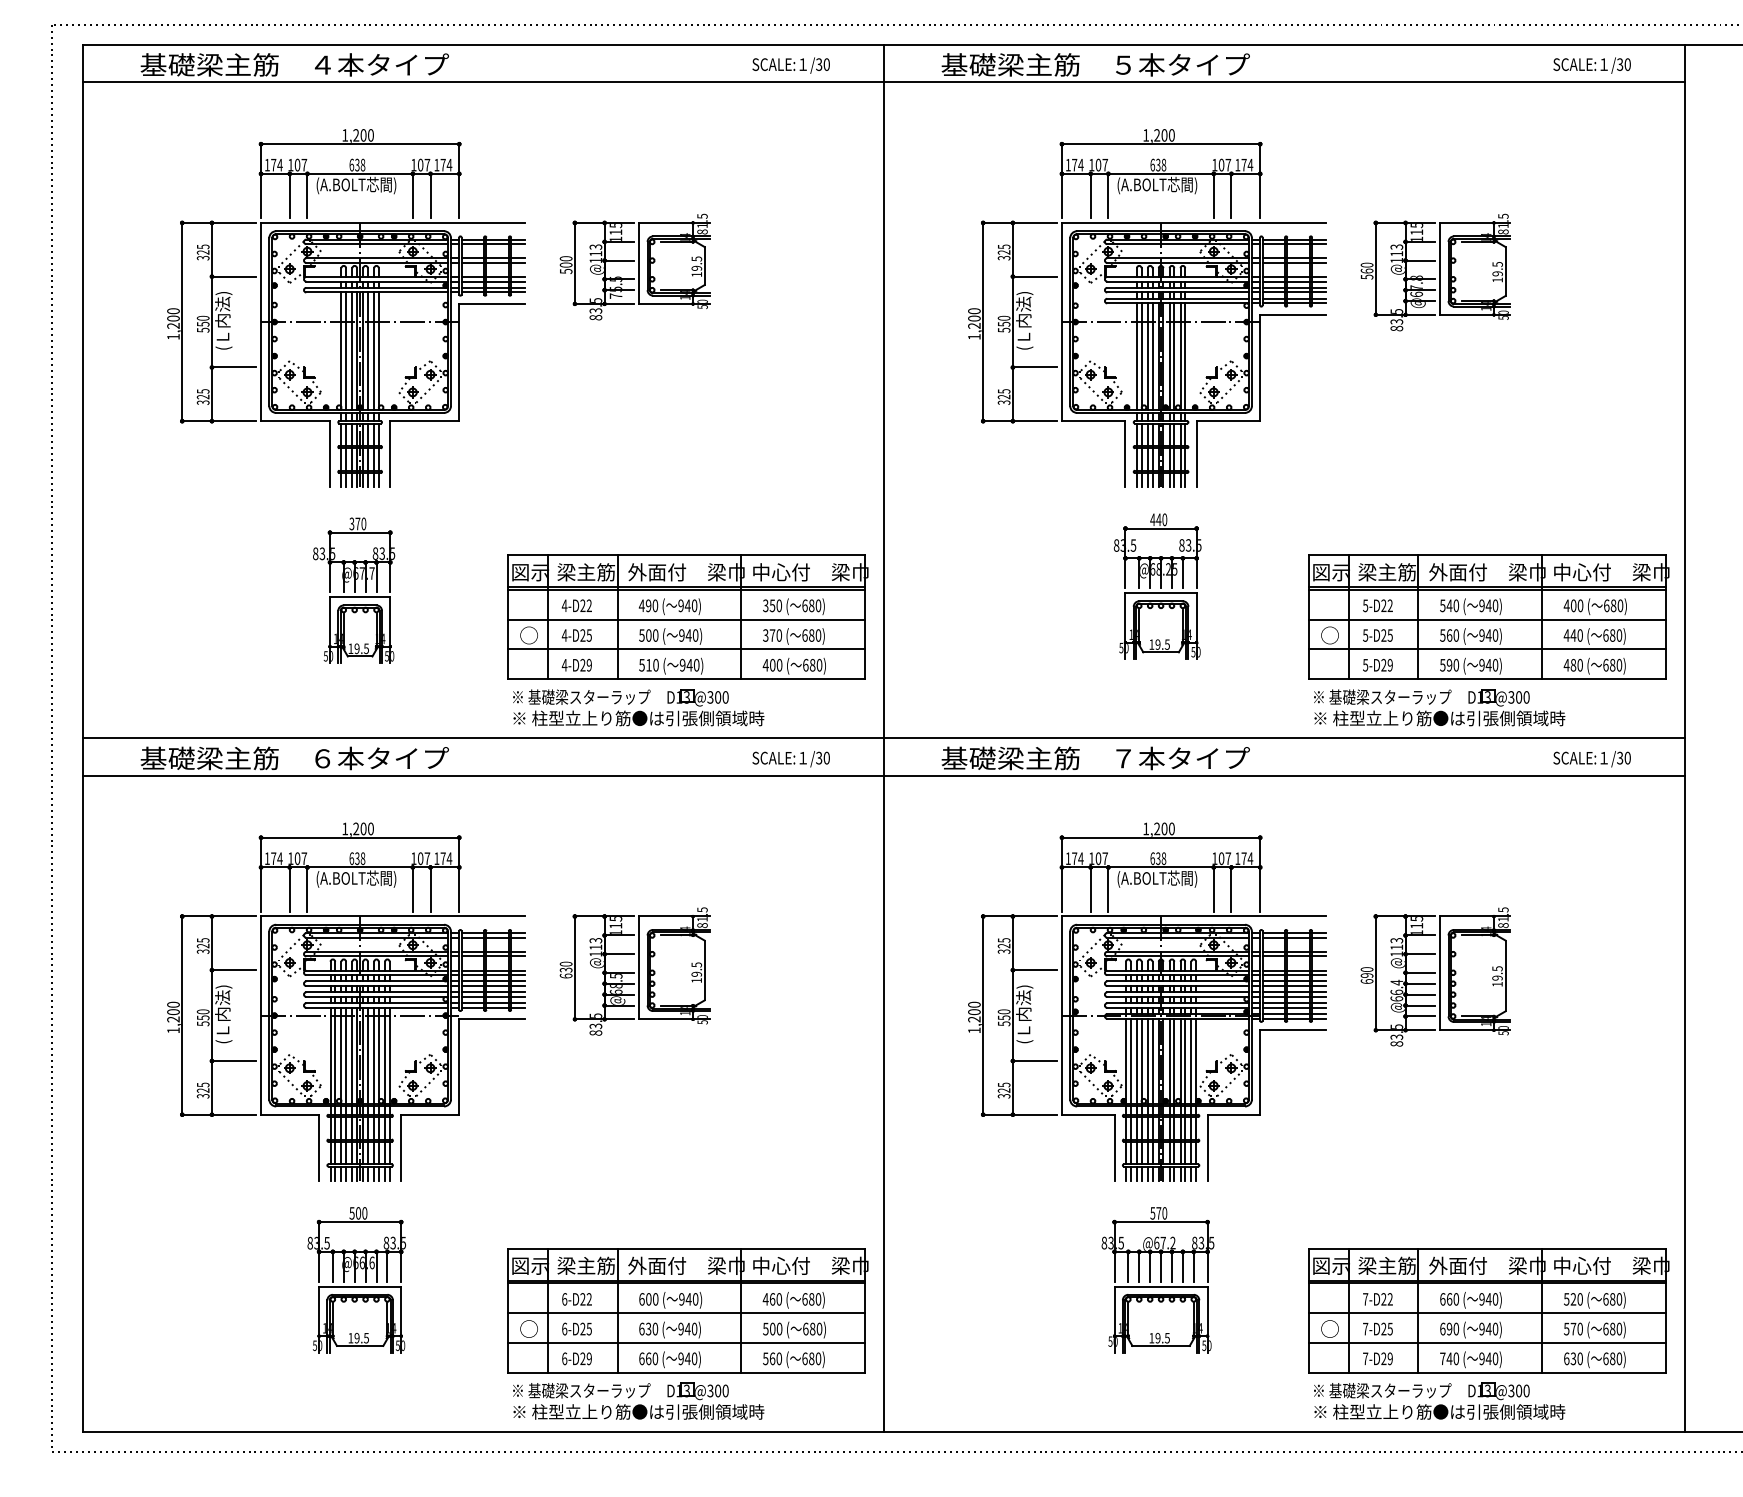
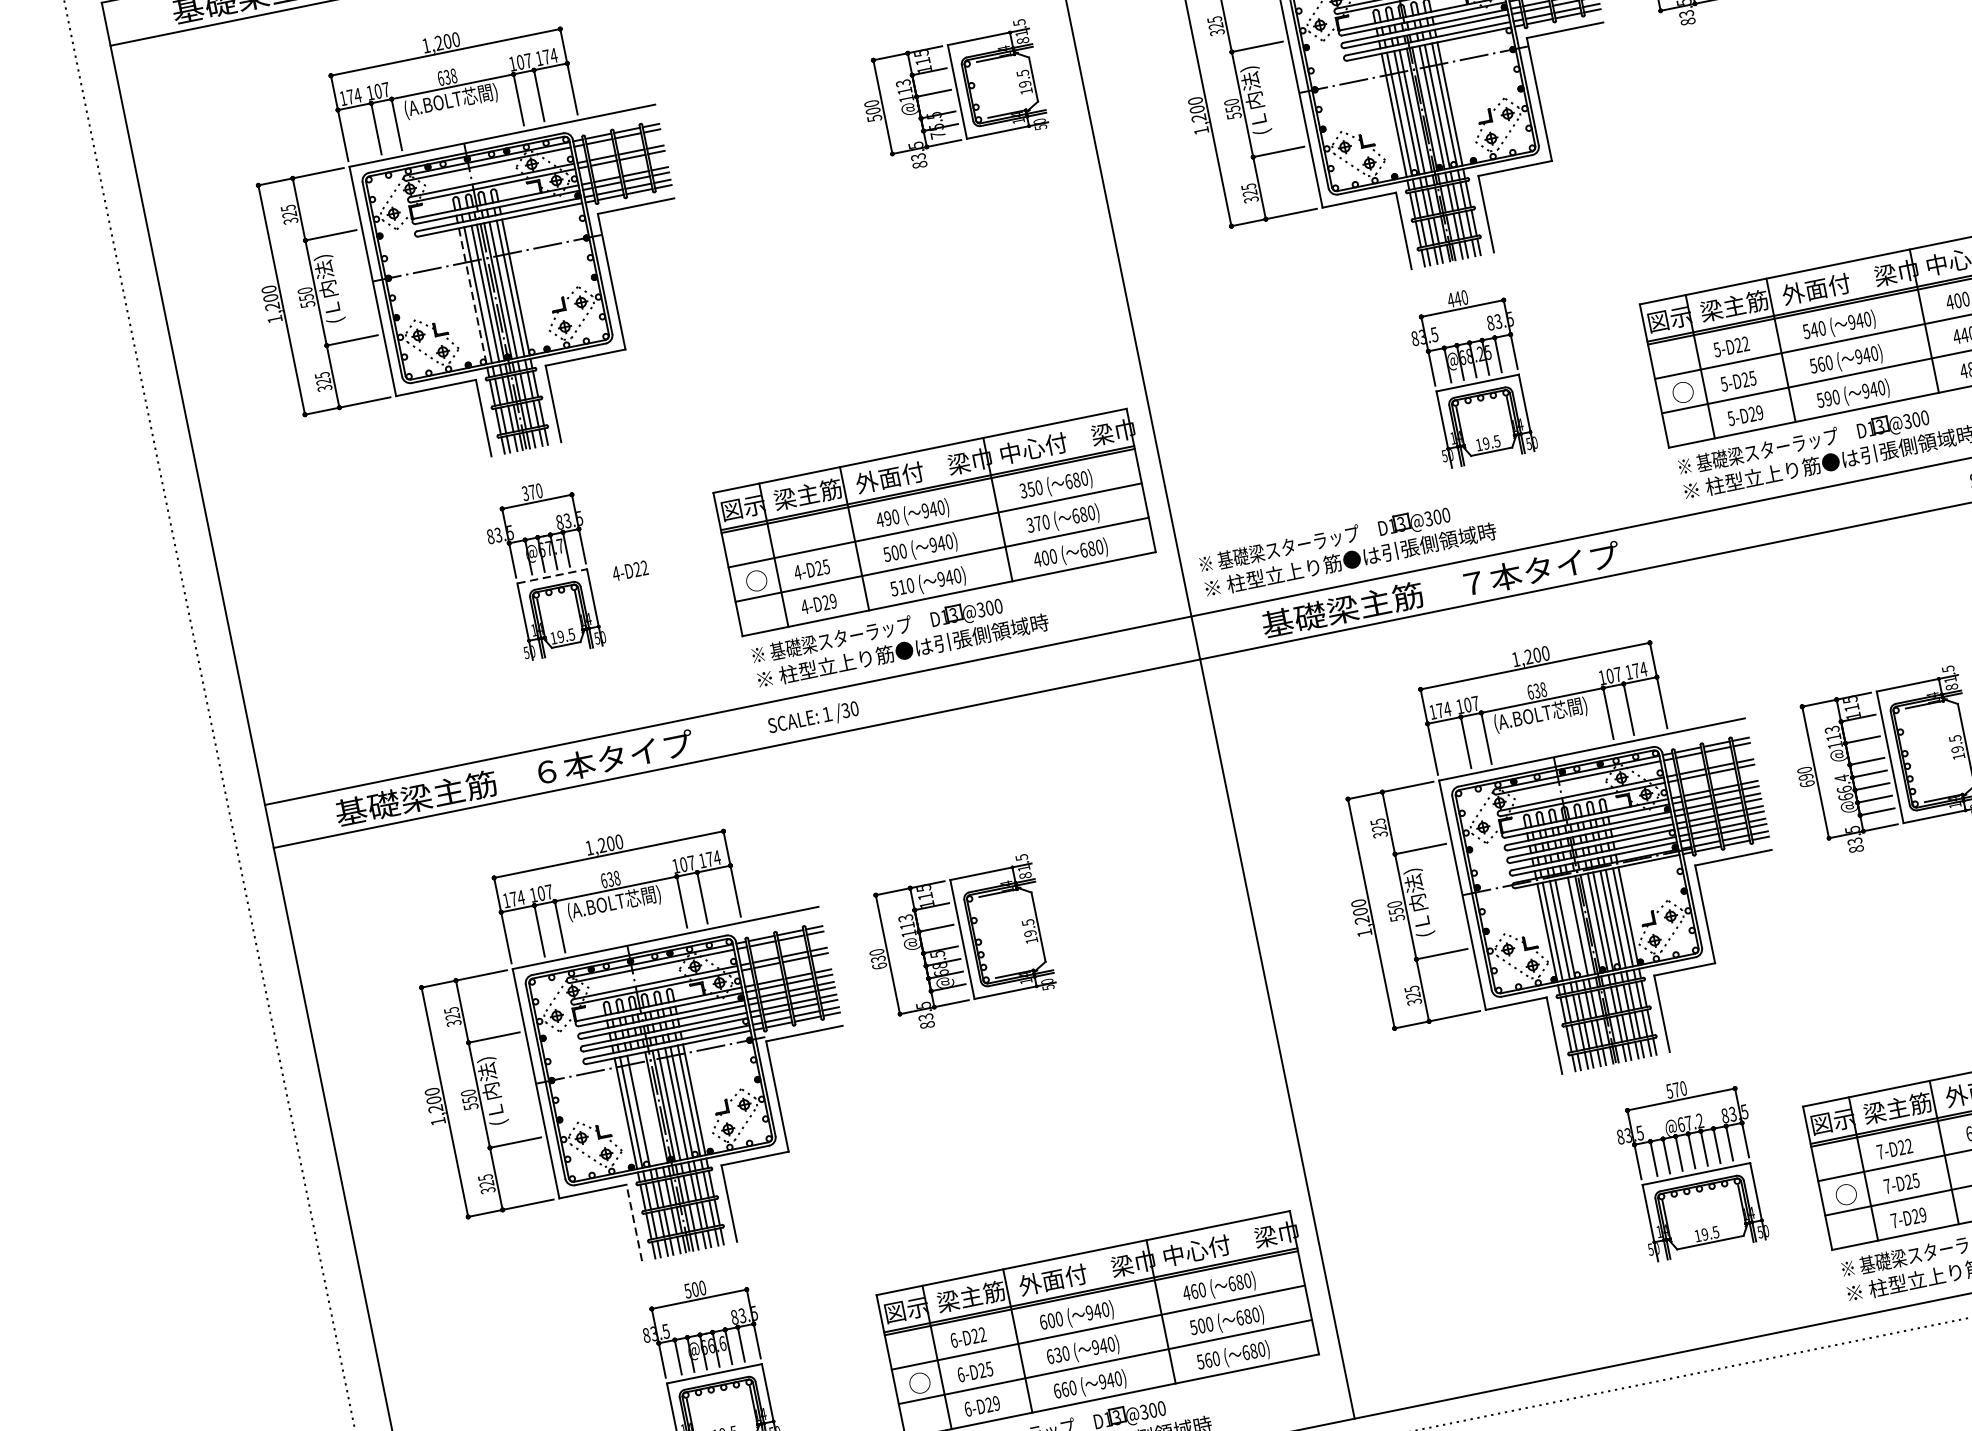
part: (634, 266) -> (952, 96), moved
line: (341, 351) -> (472, 296), solid -> dashed
line: (360, 597) -> (552, 576), solid -> dashed
text: (576, 605) -> (629, 570), moved
part: (1025, 707) -> (1347, 547), added
text: (790, 759) -> (812, 718), moved
line: (346, 1055) -> (644, 1109), removed
line: (352, 1055) -> (651, 1108), removed
line: (1147, 1060) -> (1572, 927), removed
line: (319, 1147) -> (634, 1222), solid -> dashed
part: (1157, 1280) -> (1690, 1167), moved

